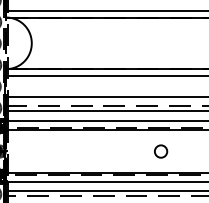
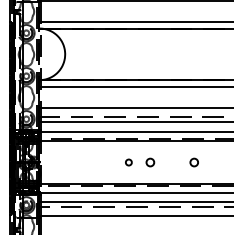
circle: (95, 151) -> (128, 162), added
circle: (117, 151) -> (150, 162), added
circle: (160, 151) -> (193, 162), size x0.62

